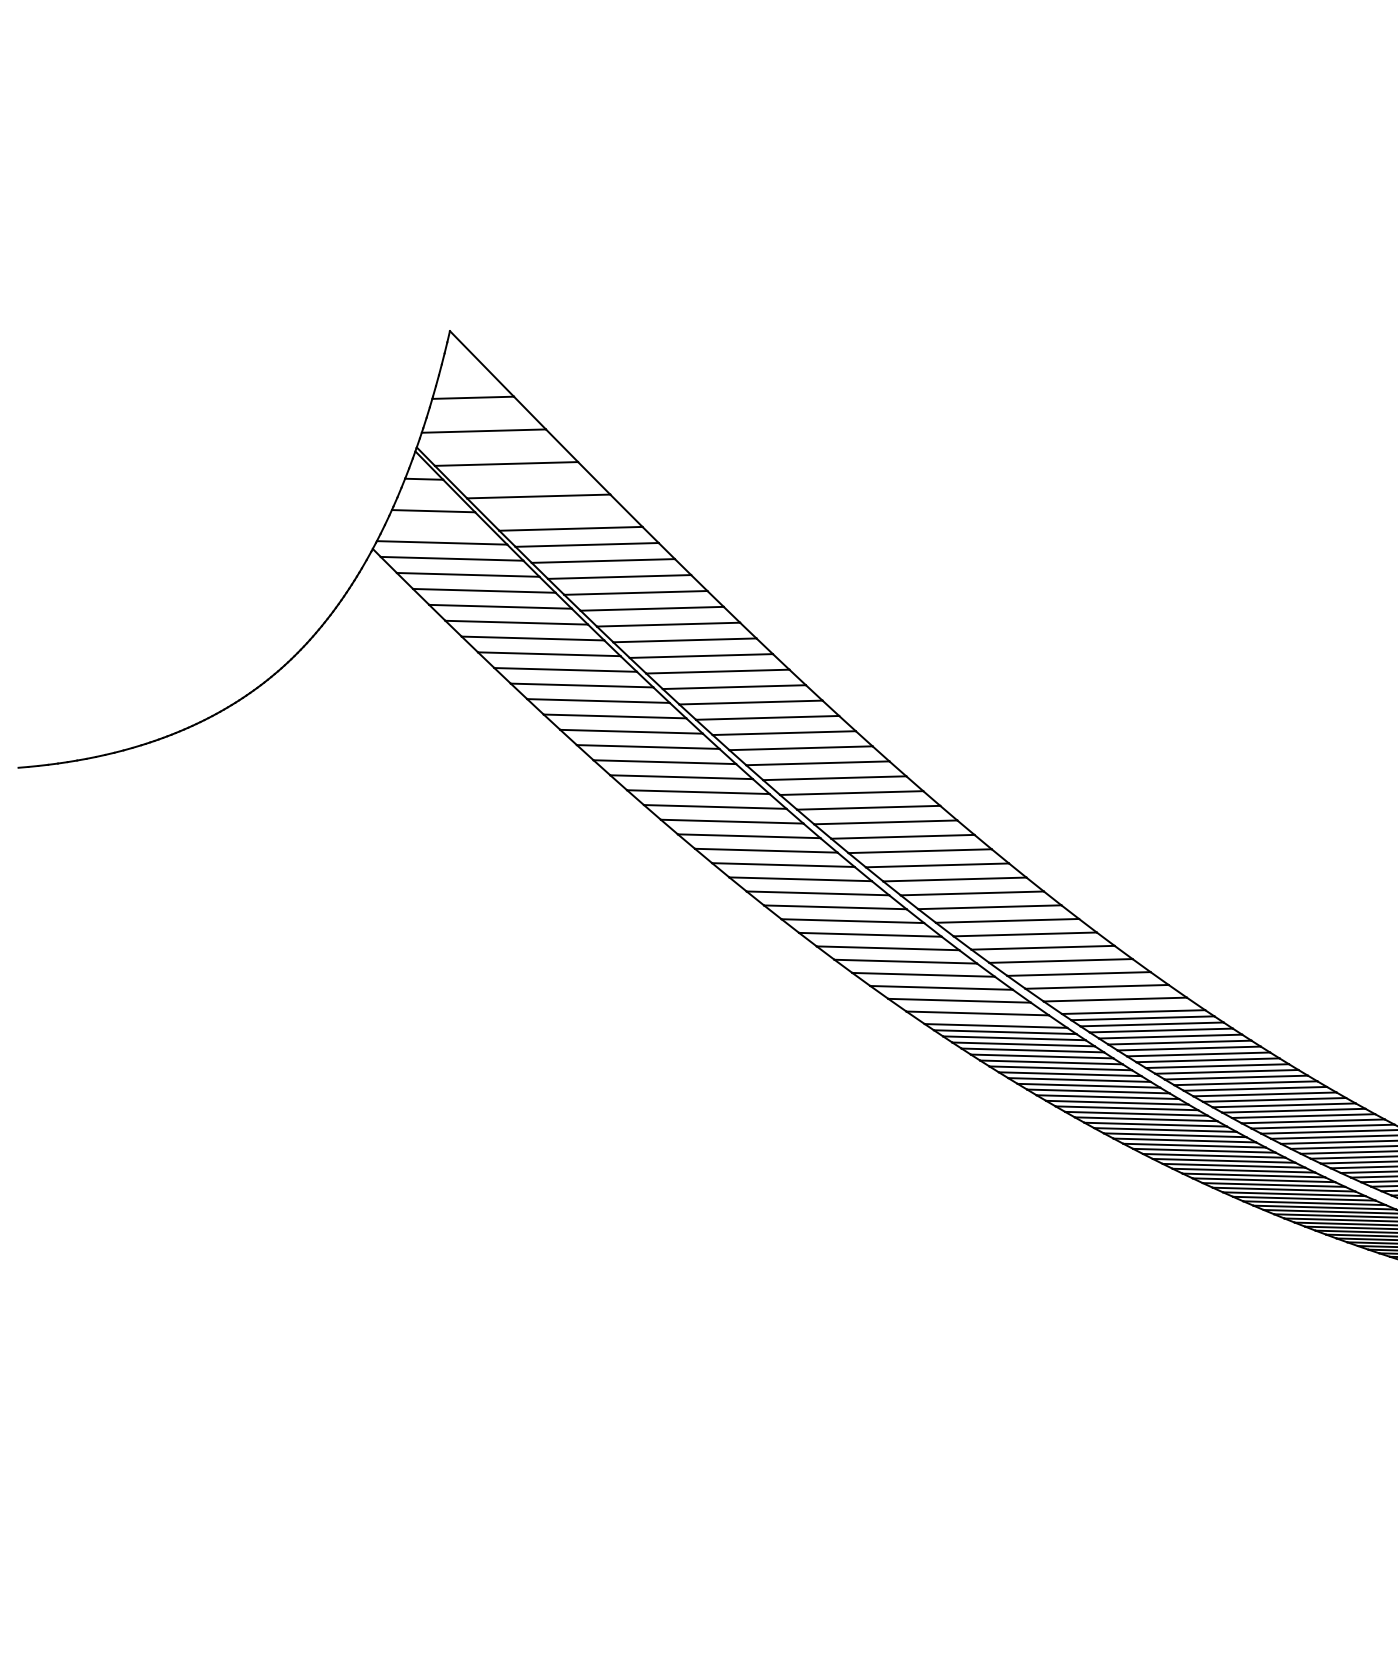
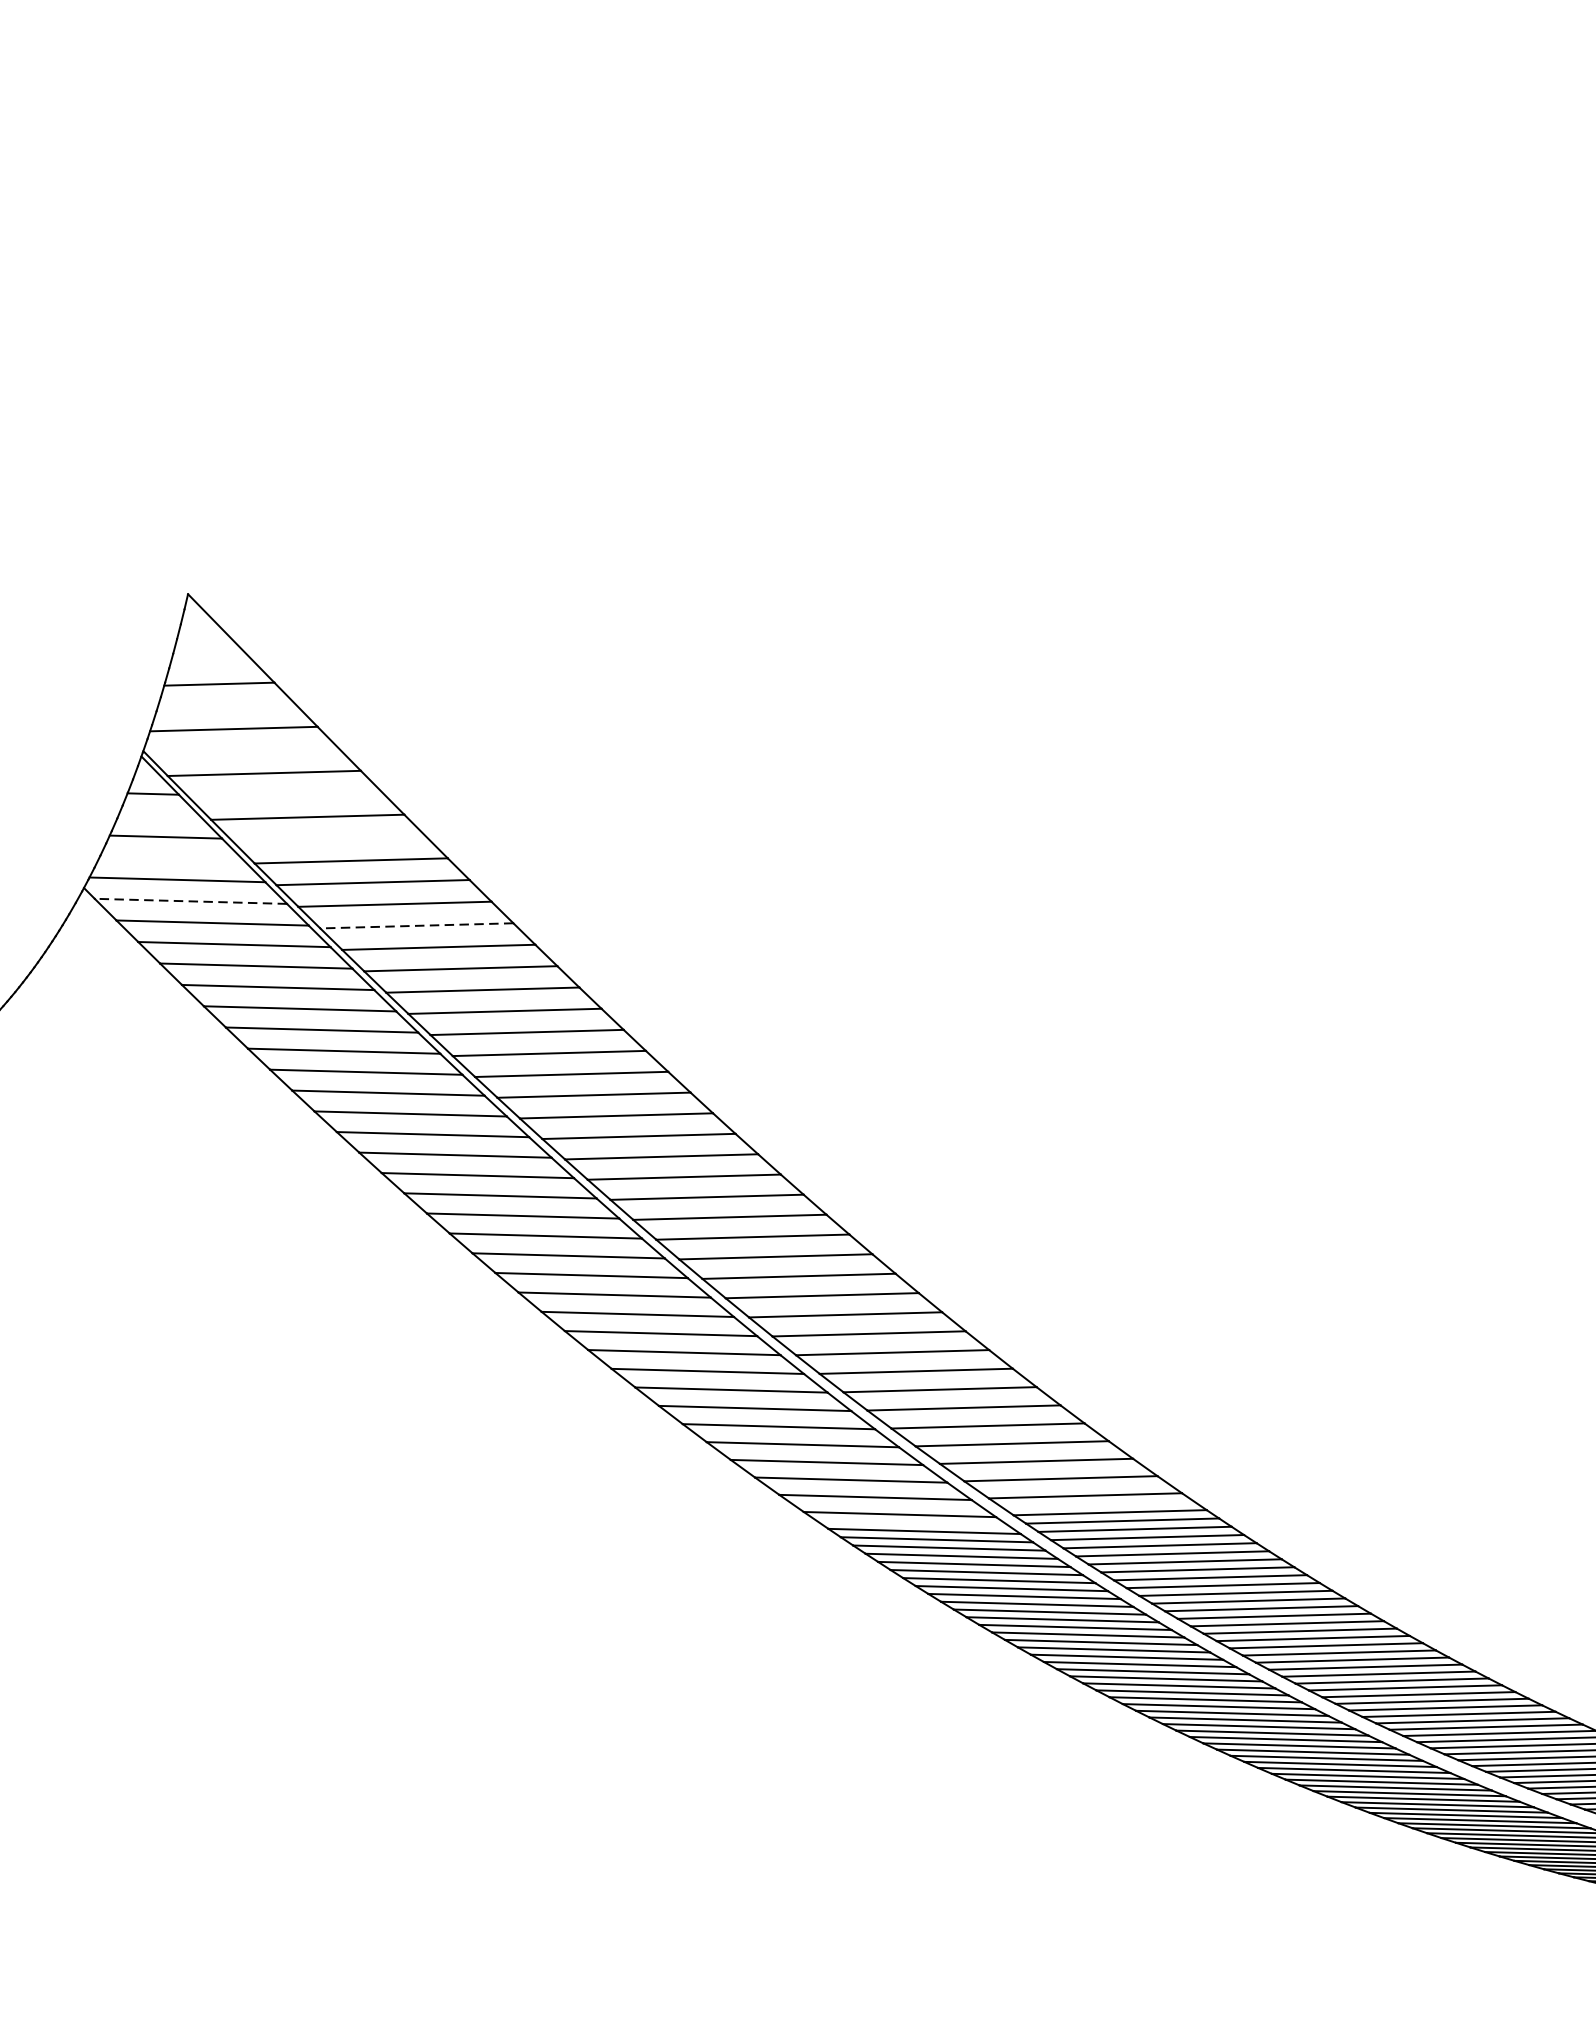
line: (451, 558) -> (190, 900), solid -> dashed
line: (619, 576) -> (416, 925), solid -> dashed

